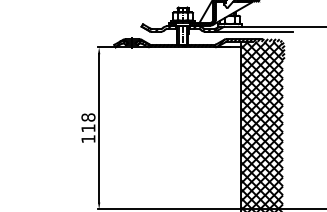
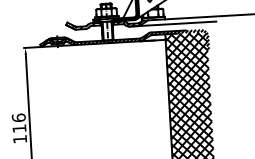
text: (88, 117) -> (18, 117), 118 -> 116

